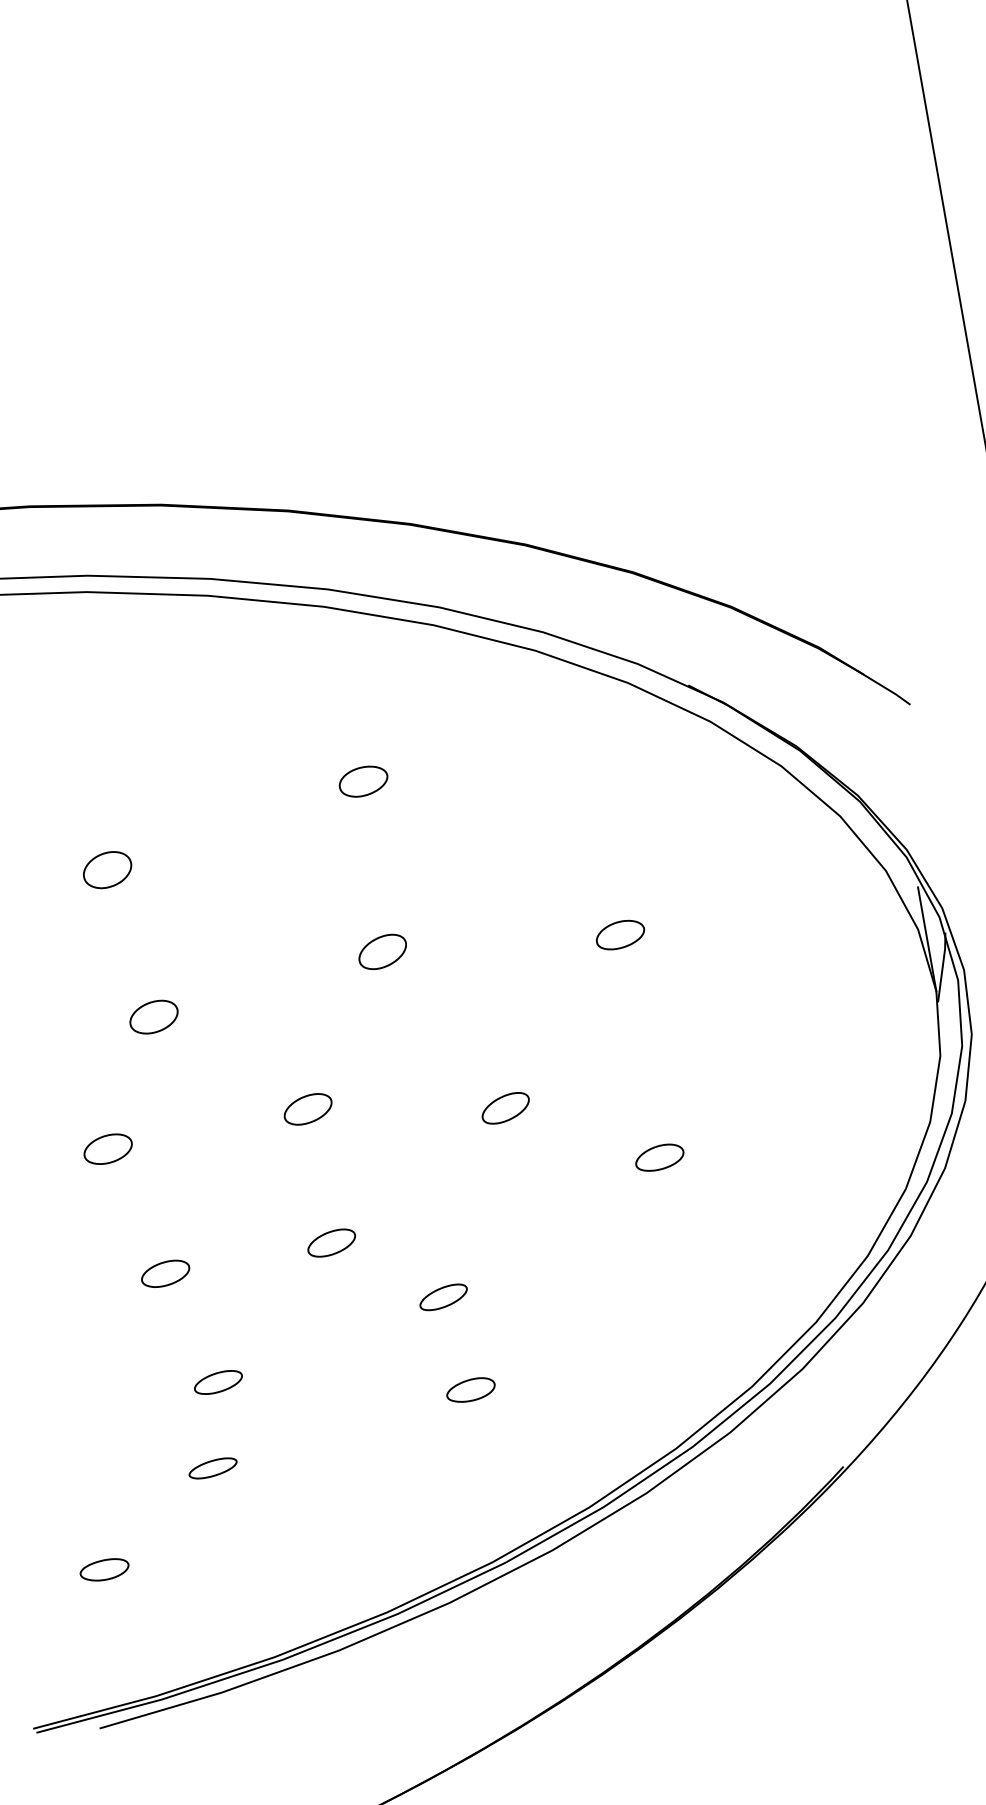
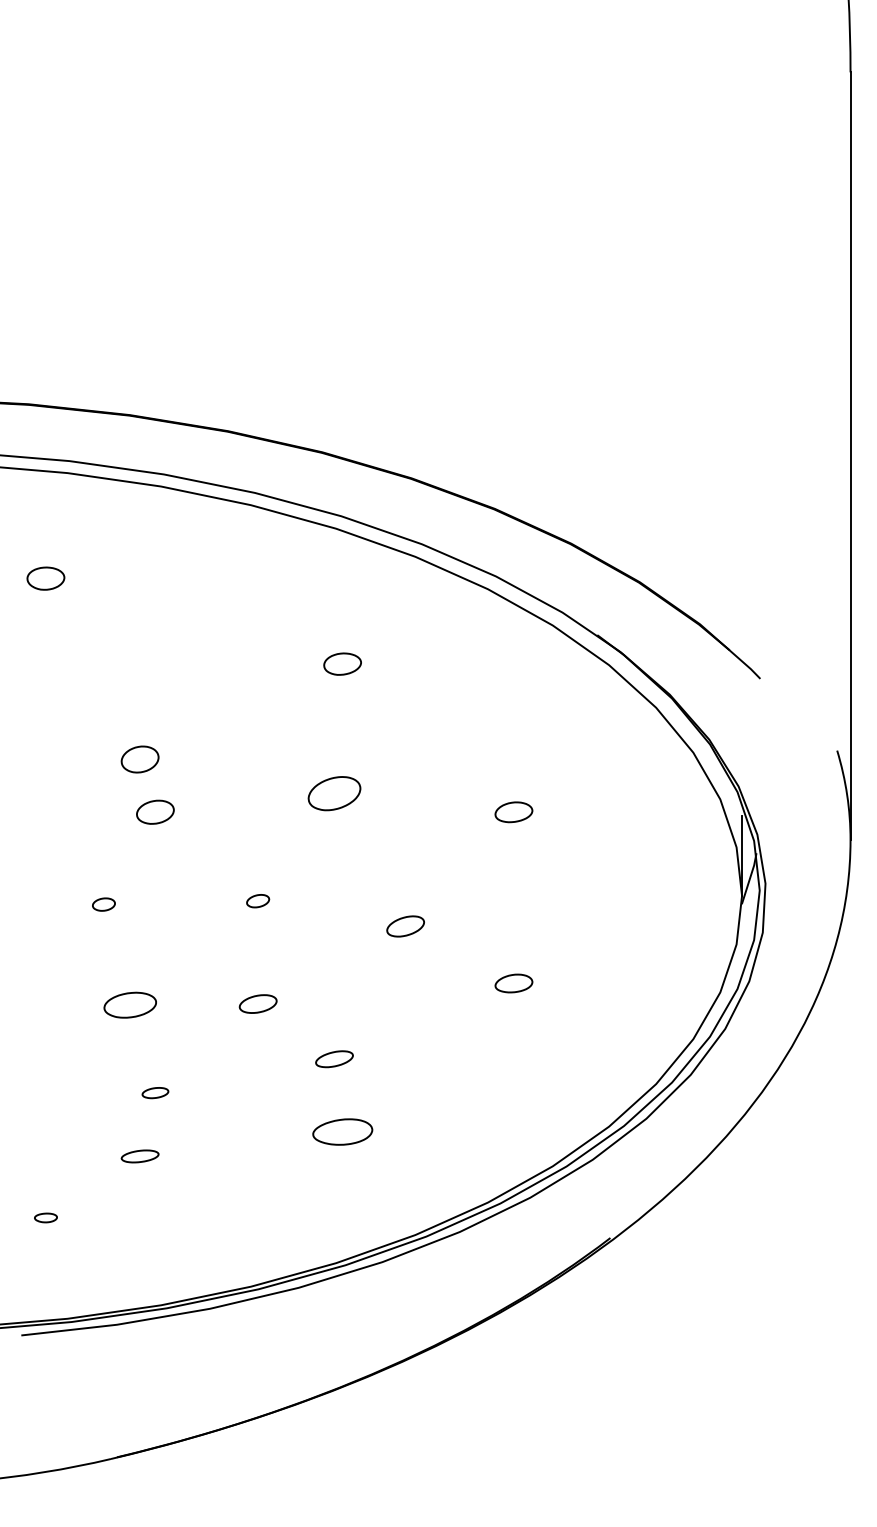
part: (106, 870) -> (139, 759), moved
part: (382, 951) -> (334, 793), size x1.4
part: (307, 1108) -> (257, 900), size x0.6
part: (107, 1149) -> (103, 904), size x0.6
part: (165, 1272) -> (130, 1004), size x1.4
part: (218, 1381) -> (155, 1092), size x0.7
part: (470, 1389) -> (342, 1131), size x1.6
part: (103, 1569) -> (45, 1217), size x0.6

